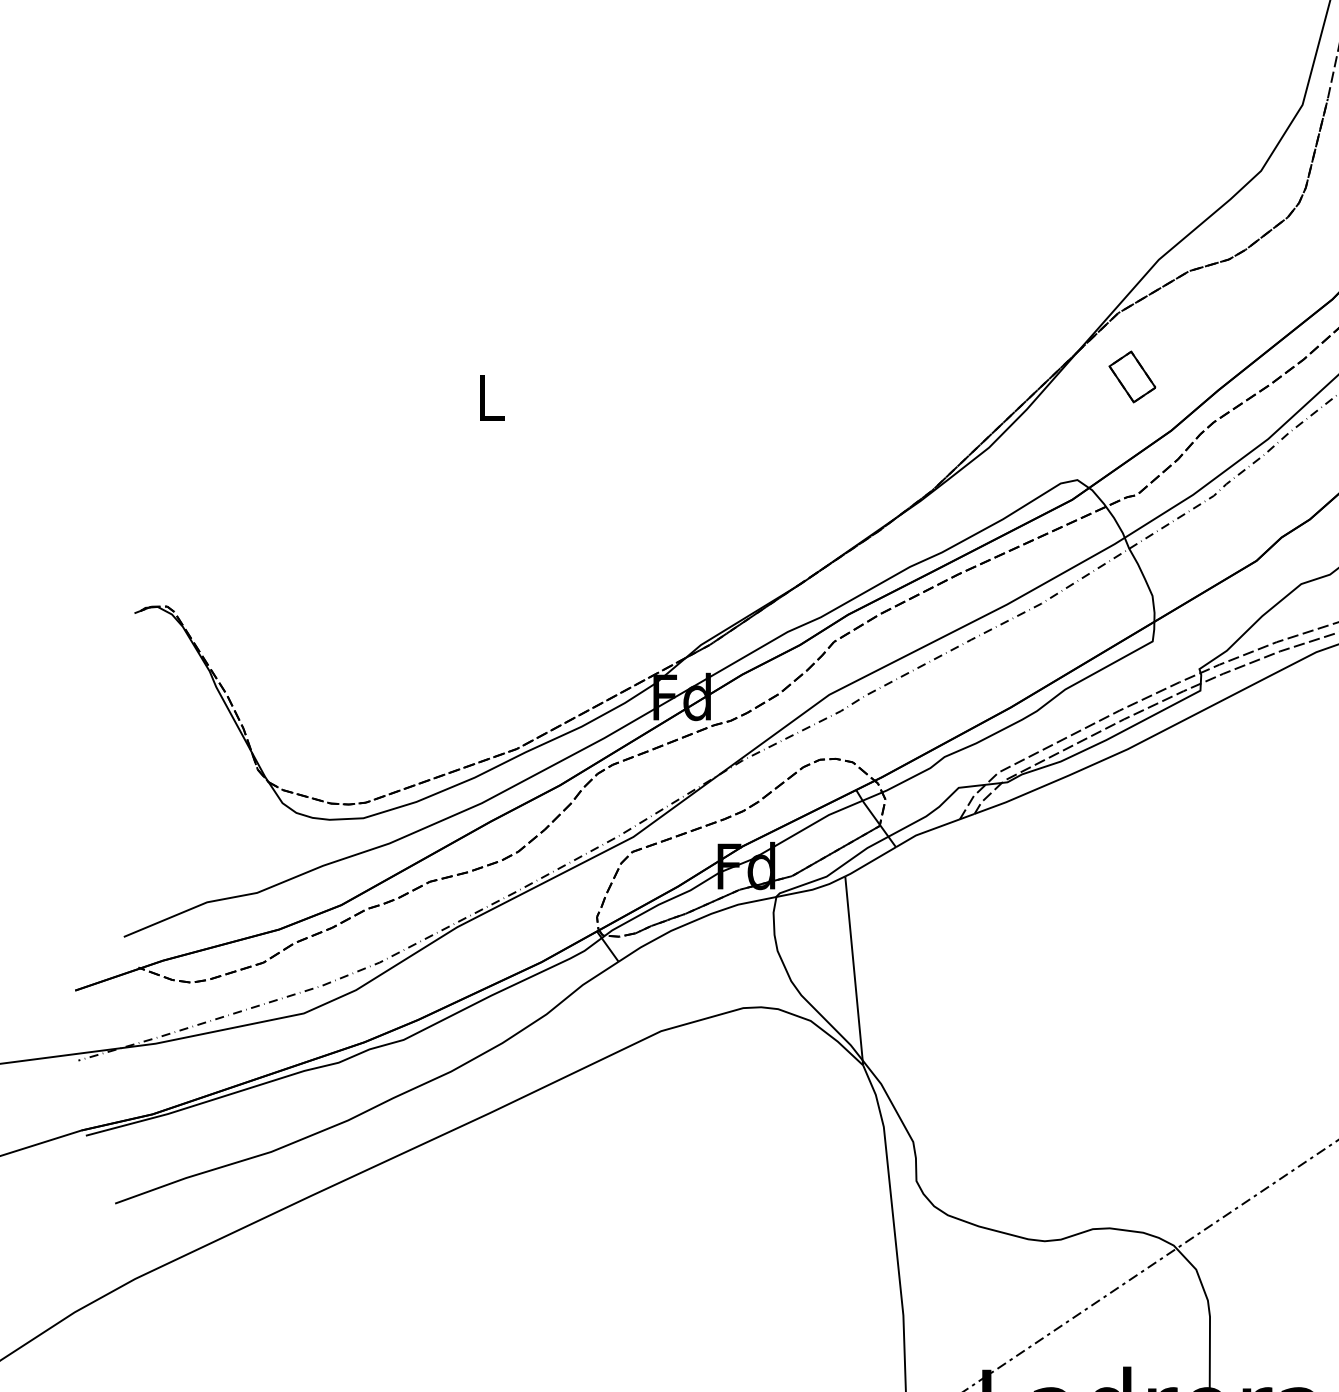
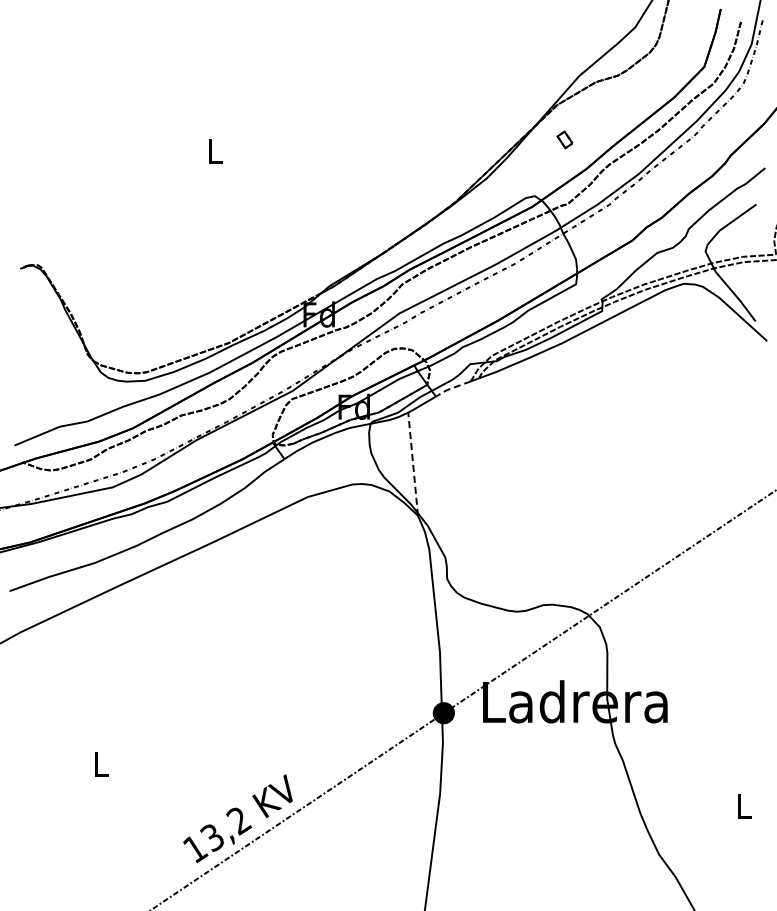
part: (1131, 376) -> (564, 139), size x0.6
line: (926, 832) -> (452, 388), solid -> dashed
line: (854, 971) -> (413, 464), solid -> dashed

